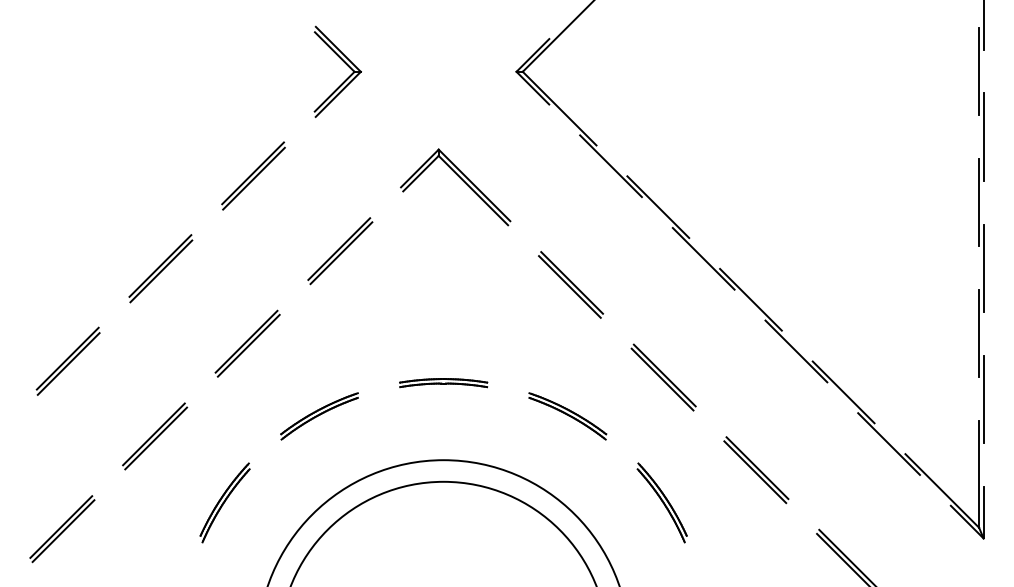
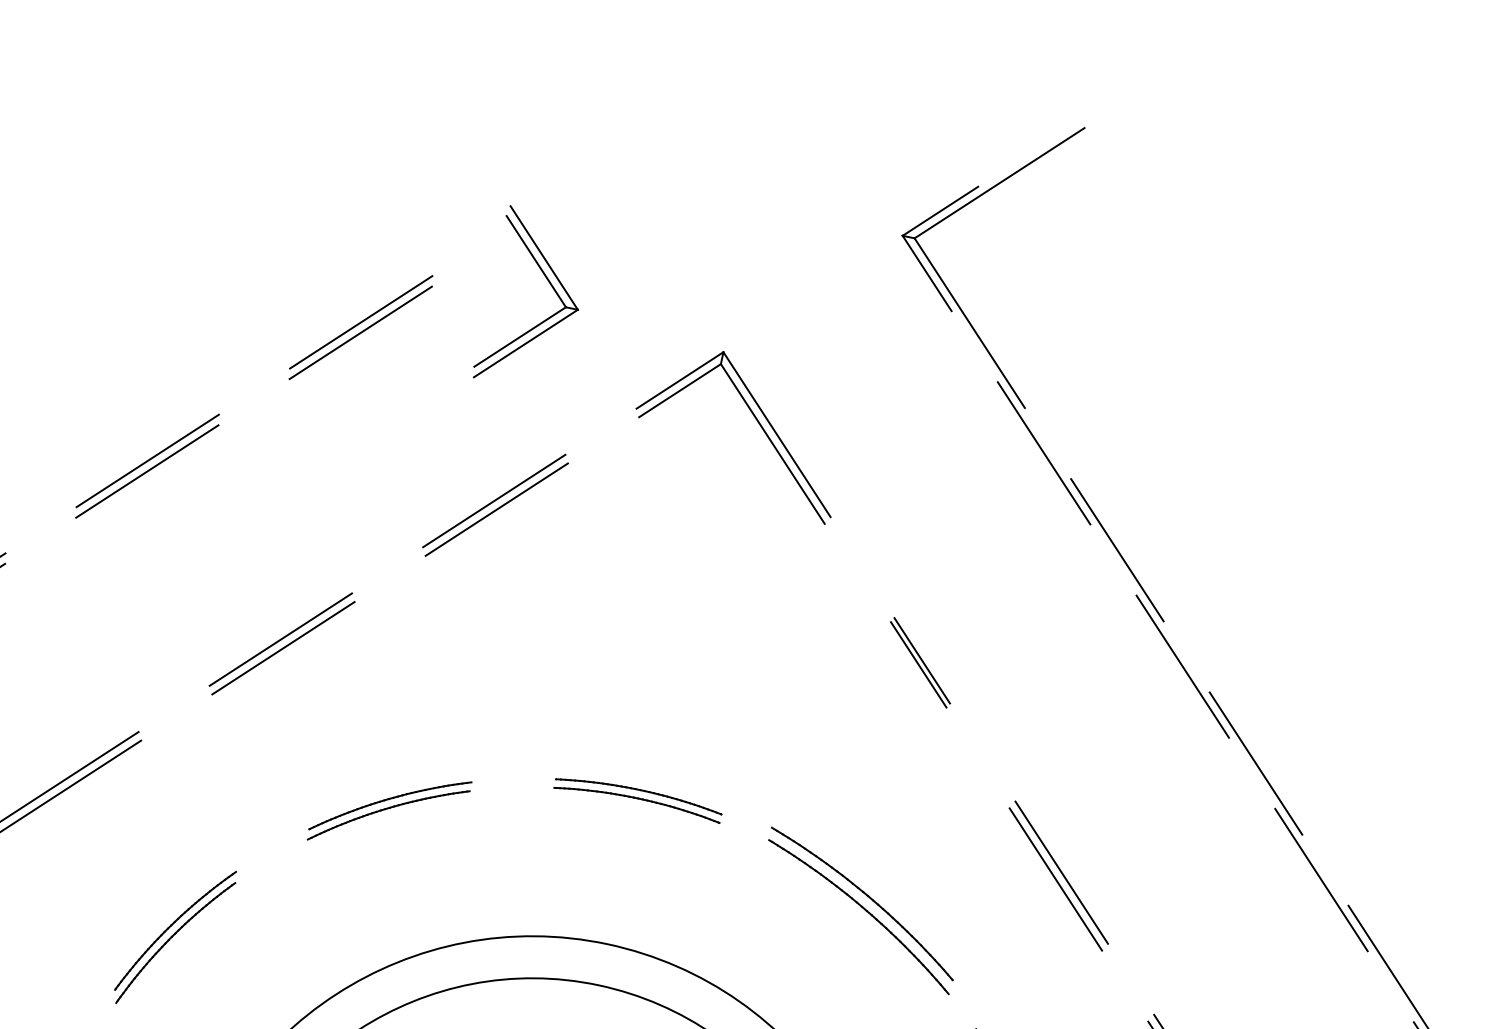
part: (344, 63) -> (550, 287), moved
part: (571, 284) -> (921, 662), size x0.6
part: (567, 416) -> (860, 911), size x1.4

